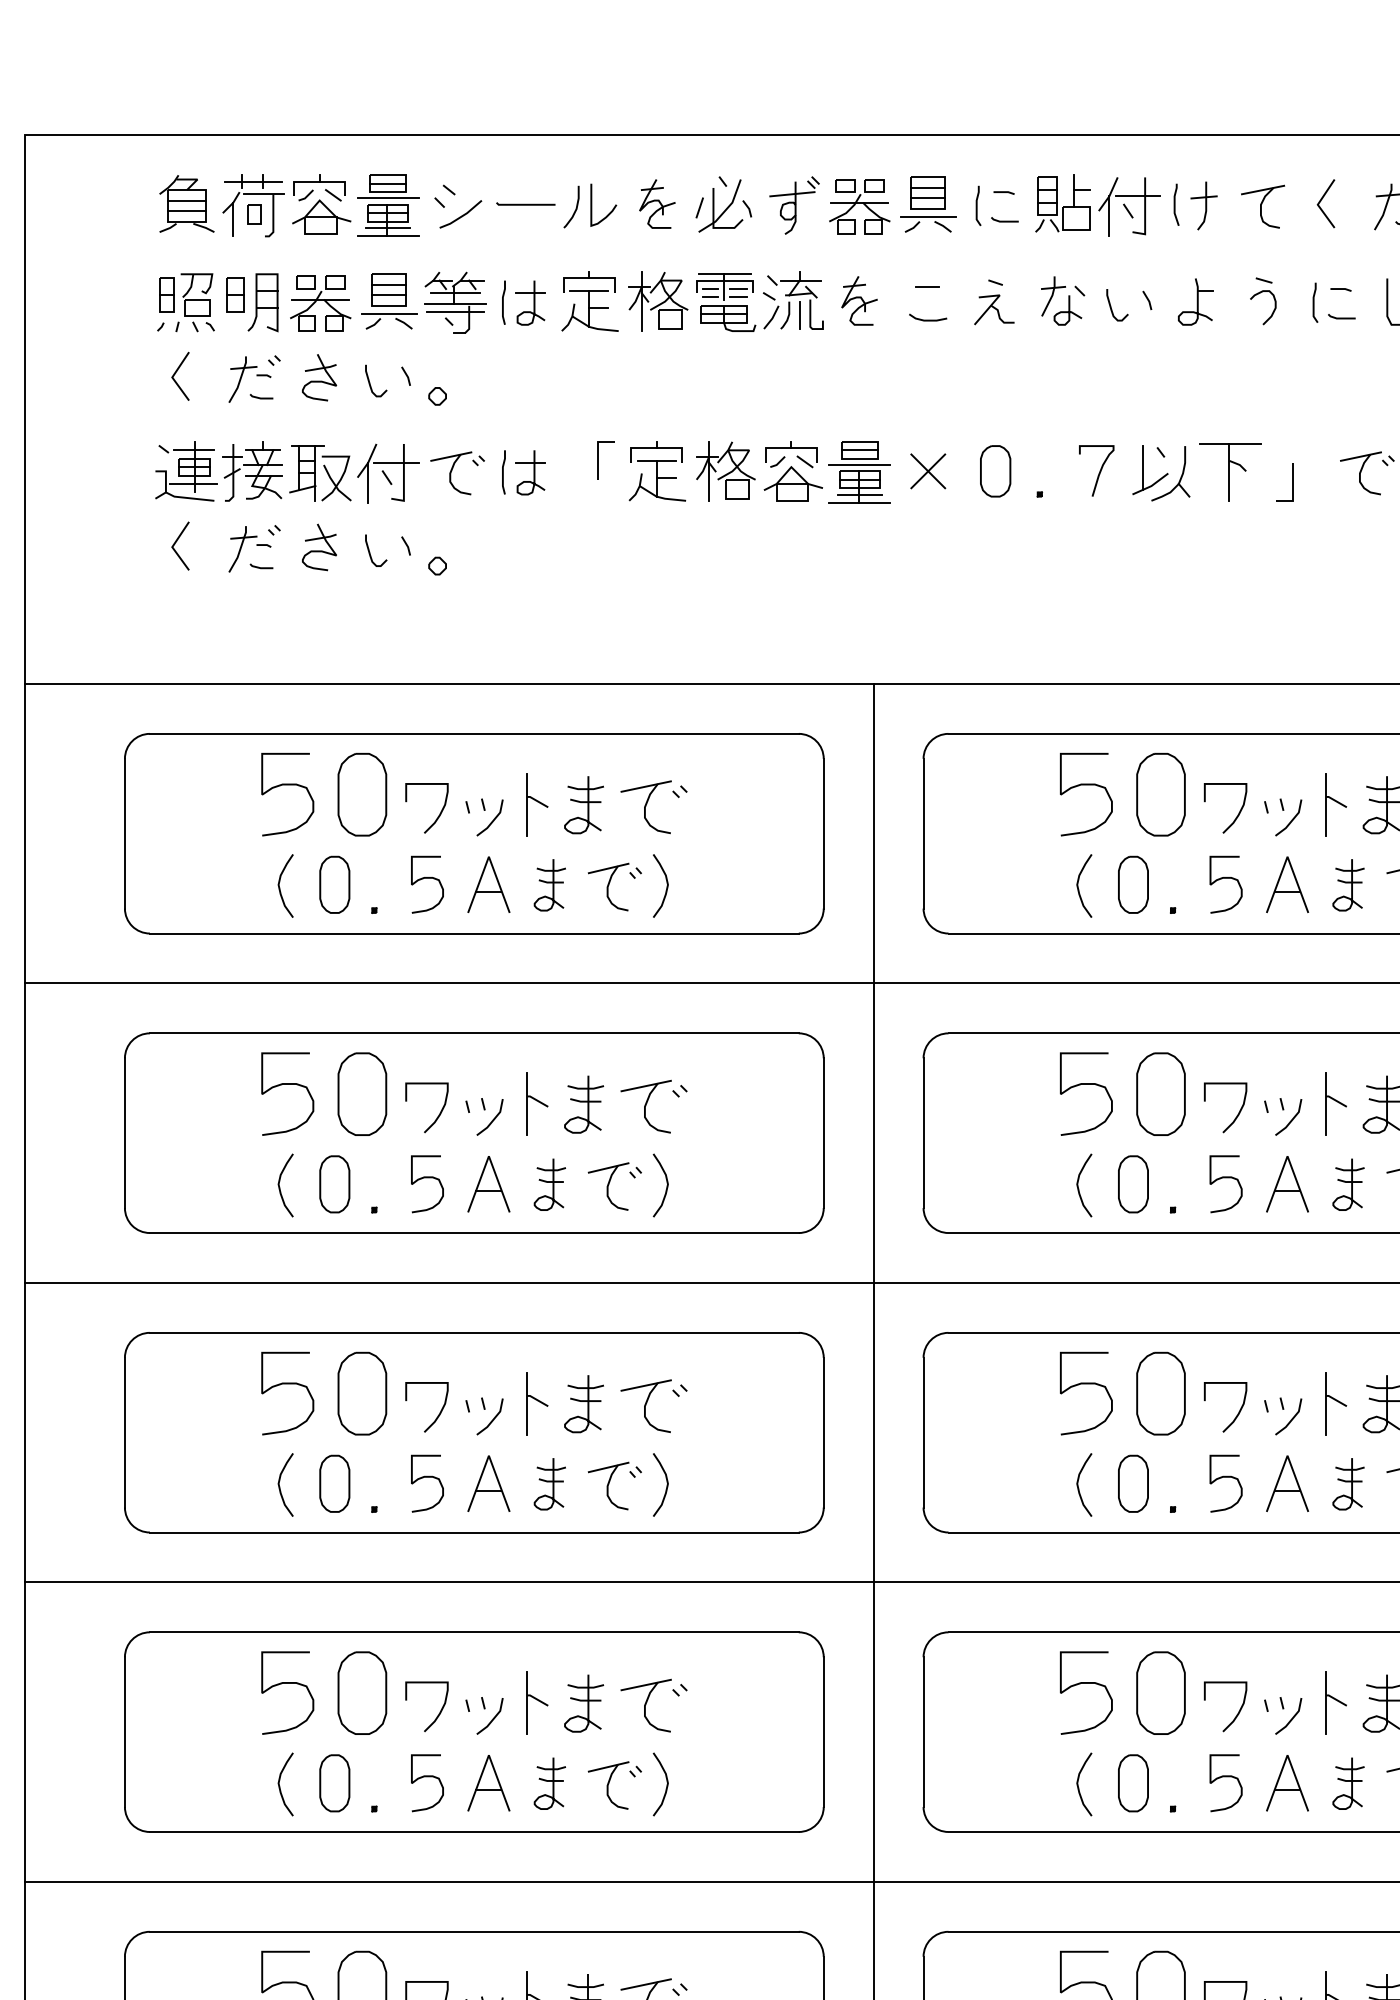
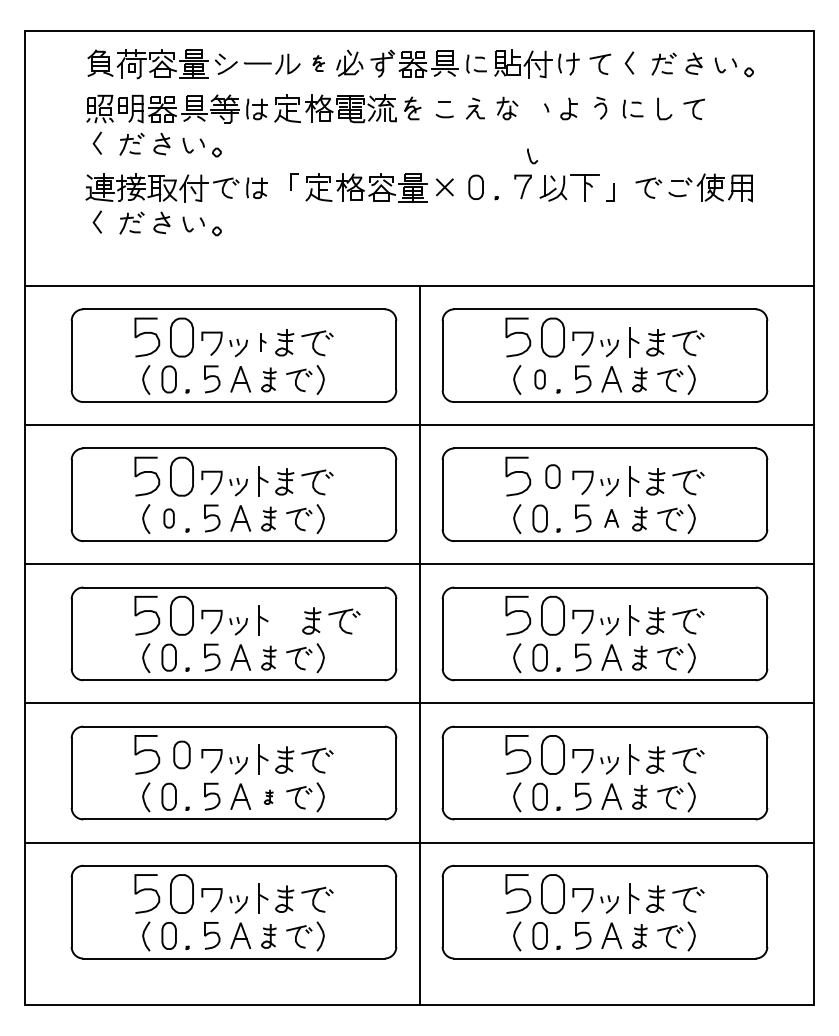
part: (656, 204) -> (318, 63), size x0.7
curve: (1112, 305) -> (530, 156), moved
part: (537, 805) -> (263, 342), size x0.6
part: (1131, 884) -> (539, 379), size x0.7
part: (1159, 1093) -> (552, 476), size x0.6
part: (333, 1184) -> (168, 518), size x0.7
part: (1286, 1184) -> (611, 518), size x0.7
part: (626, 1403) -> (331, 620), moved
part: (361, 1692) -> (181, 754), size x0.7
part: (548, 1782) -> (268, 796), size x0.6

